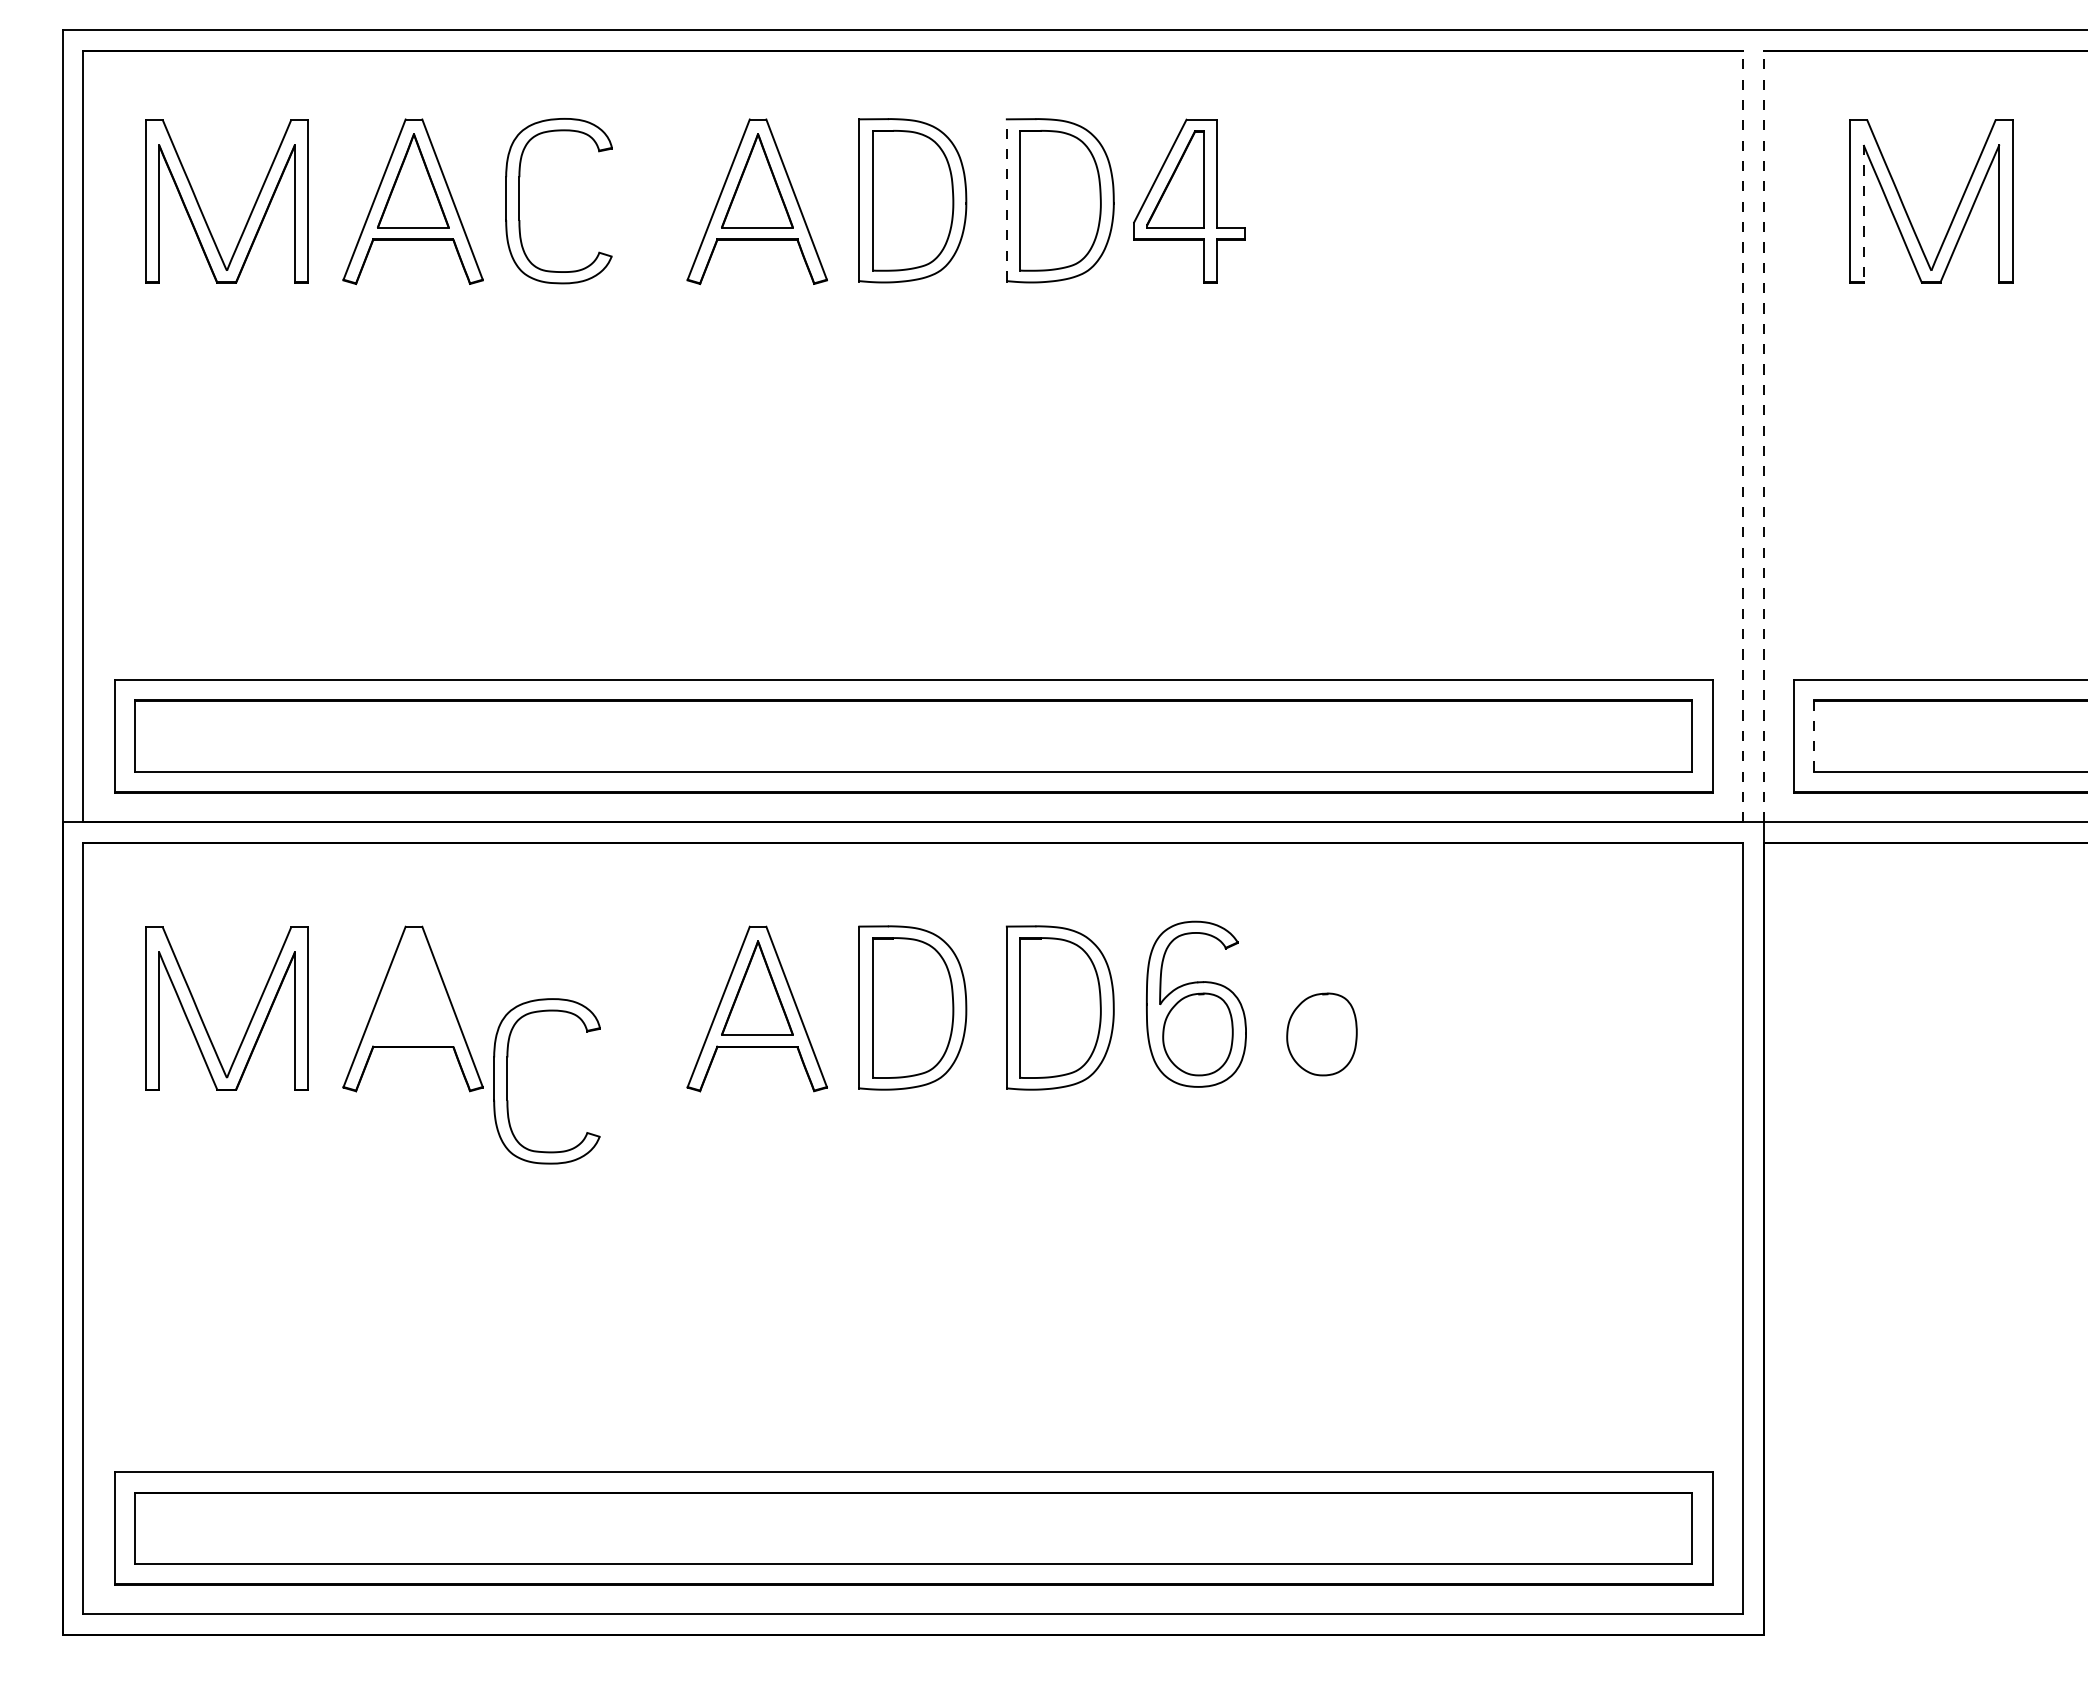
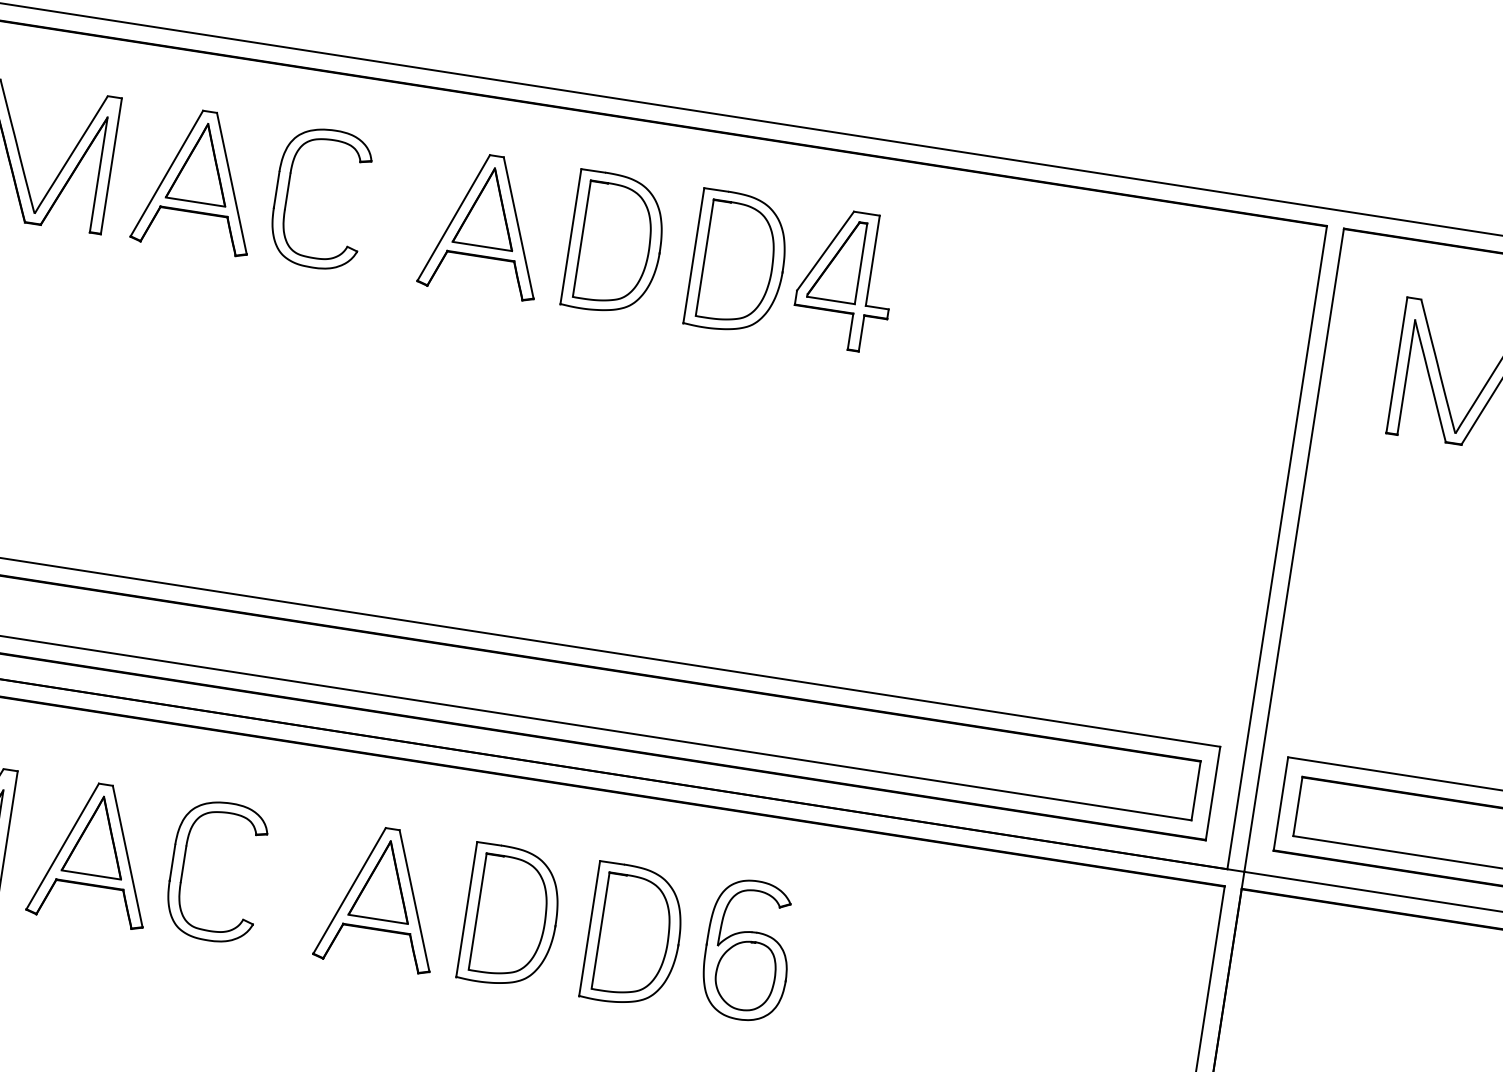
line: (1006, 200) -> (693, 255), dashed -> solid
line: (1863, 213) -> (1406, 377), dashed -> solid
line: (1743, 436) -> (1277, 547), dashed -> solid
line: (1763, 436) -> (1294, 550), dashed -> solid
line: (1814, 736) -> (1297, 806), dashed -> solid
part: (413, 987) -> (97, 835), added
part: (1321, 1034) -> (848, 991), removed
part: (507, 1081) -> (183, 866), moved

